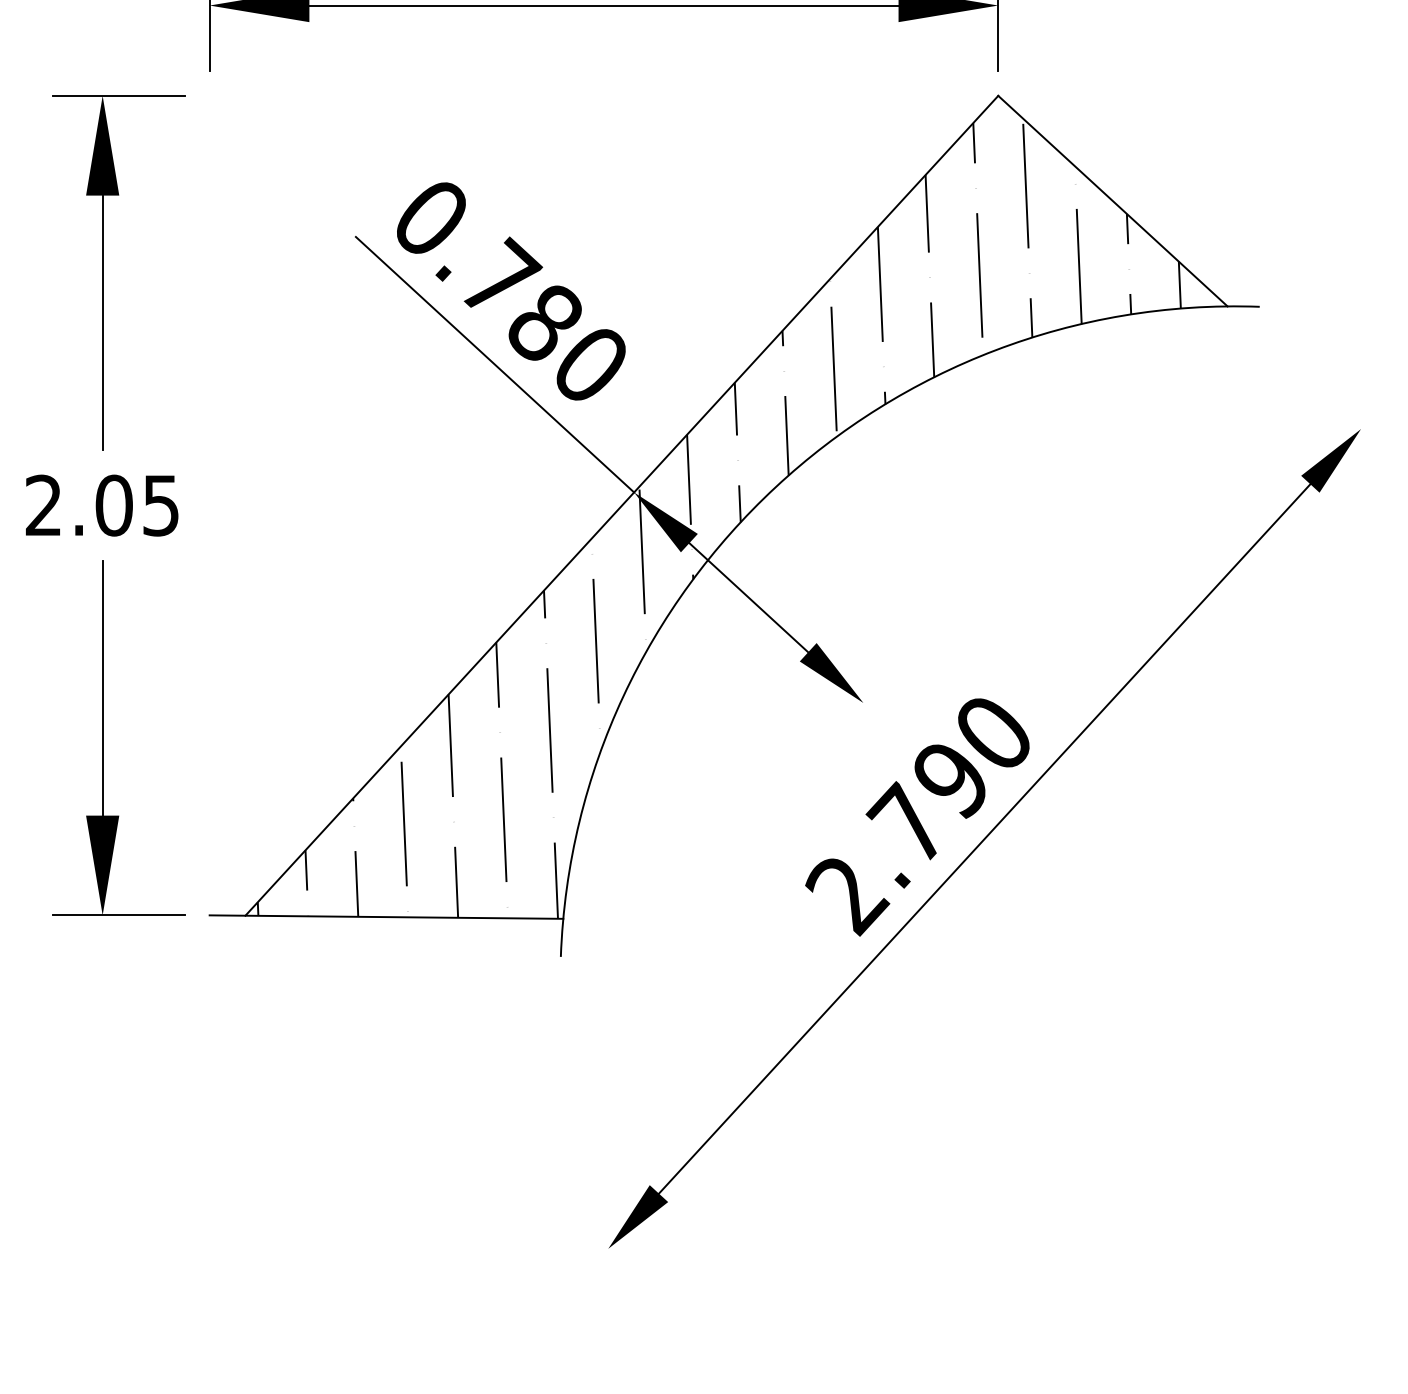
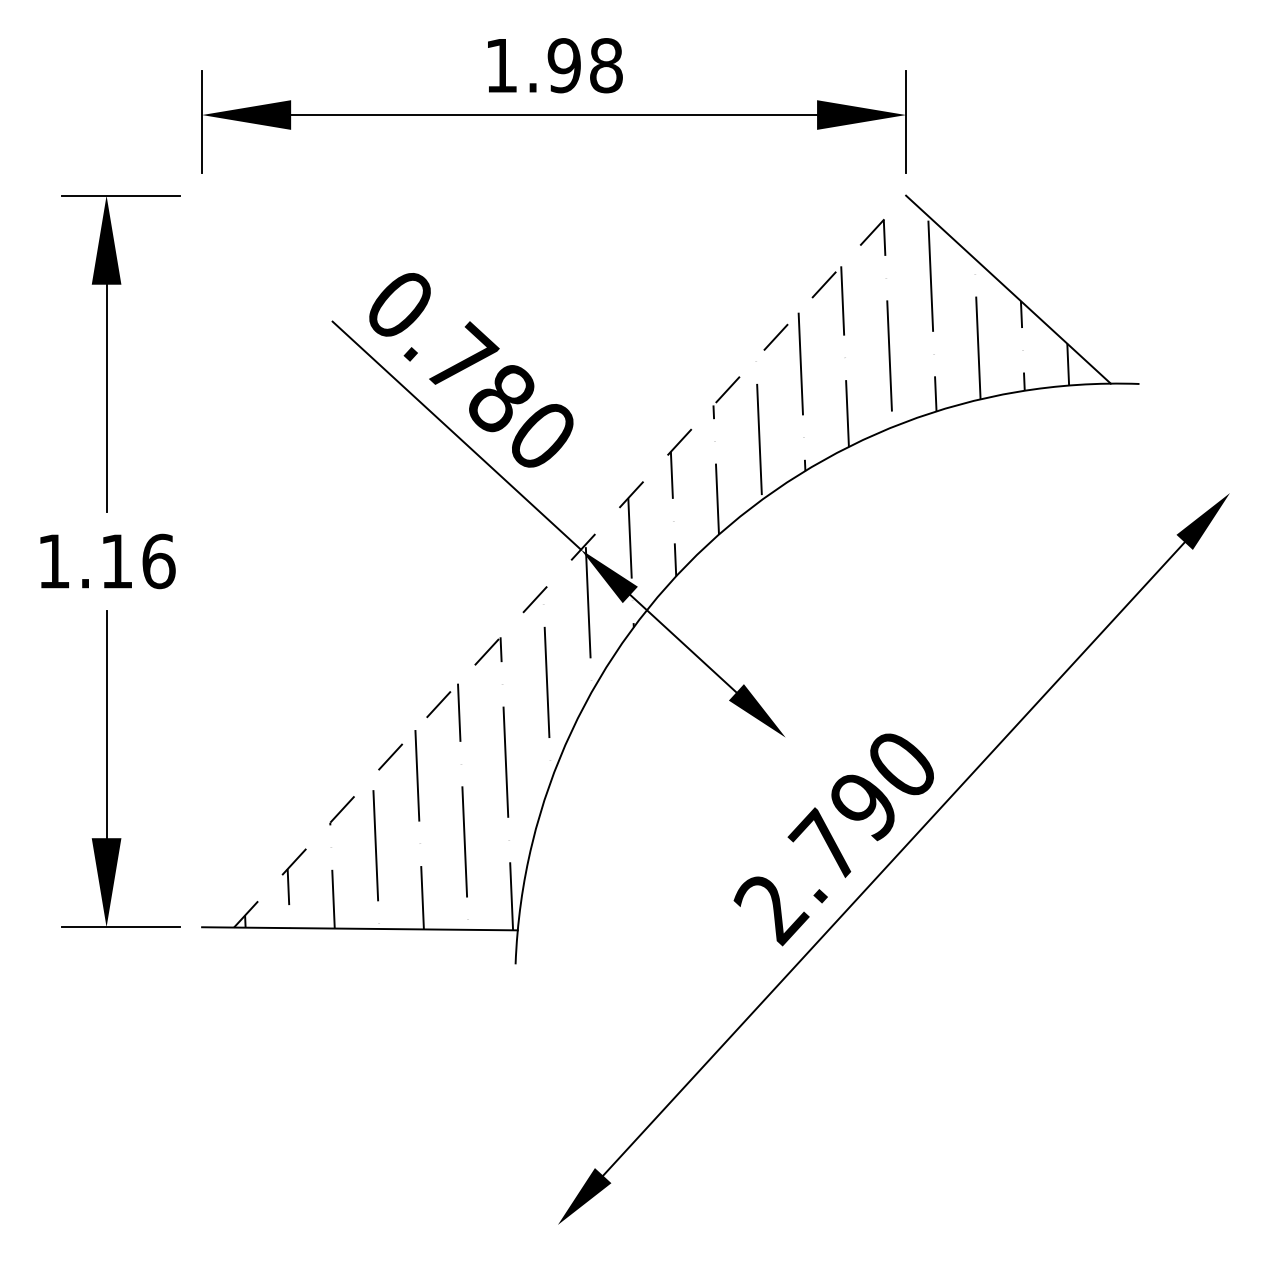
text: (102, 505) -> (106, 561), 2.05 -> 1.16
line: (622, 505) -> (570, 561), solid -> dashed

